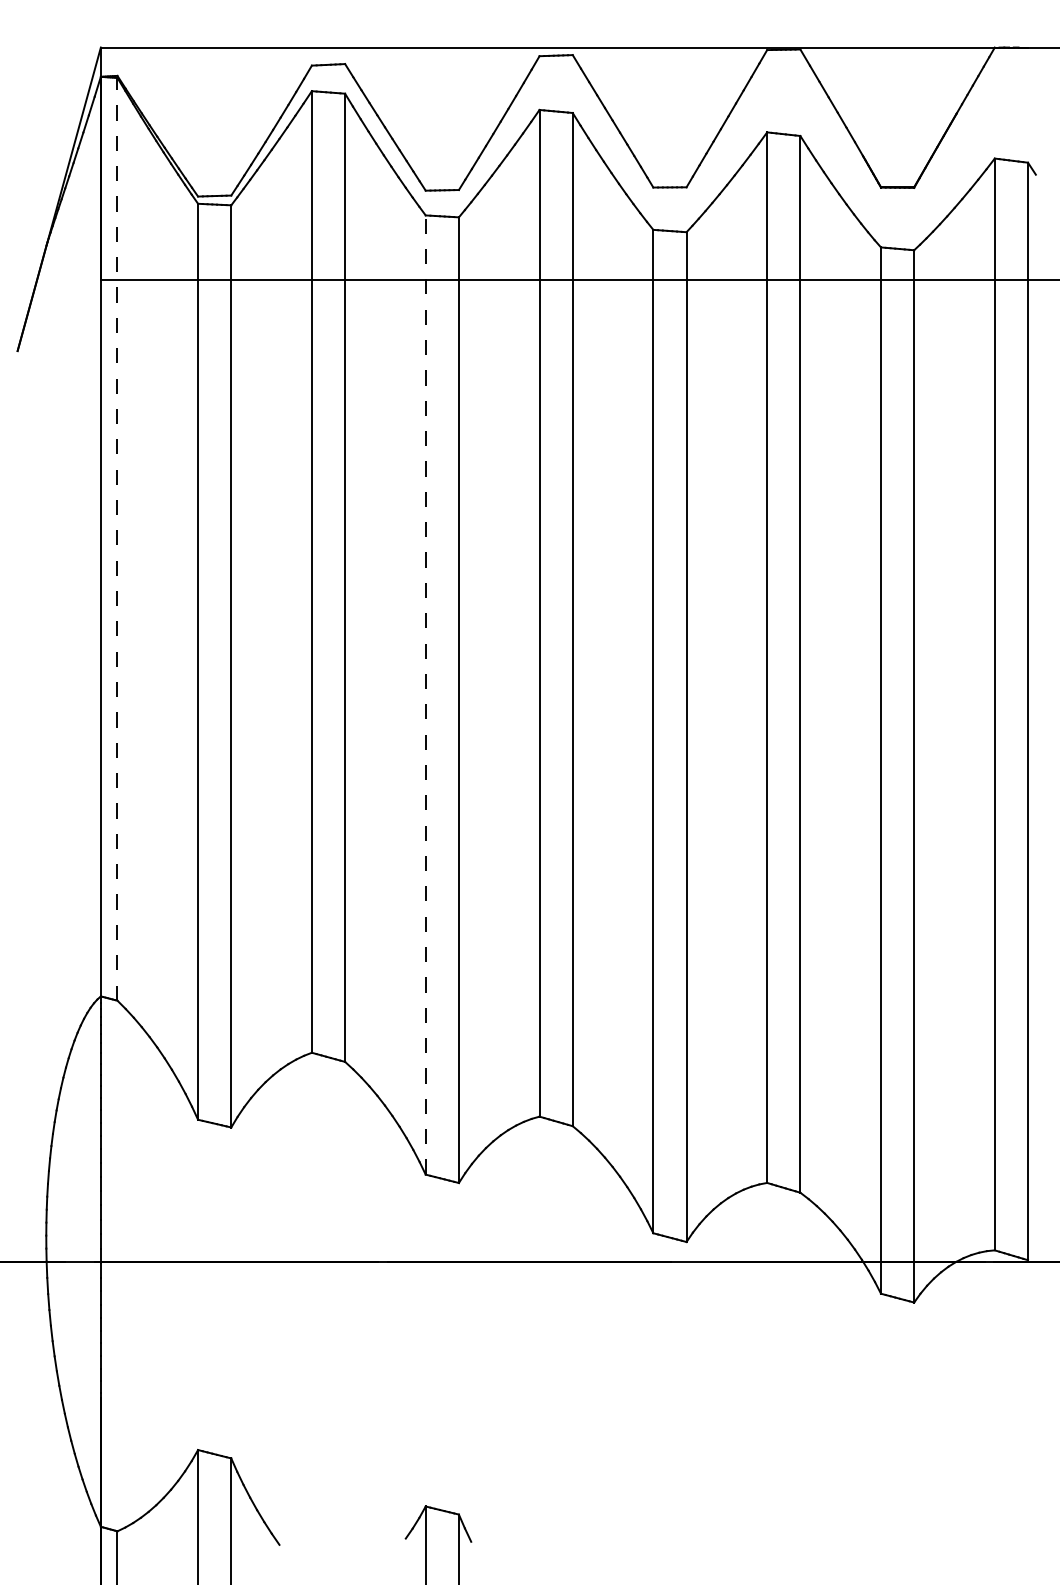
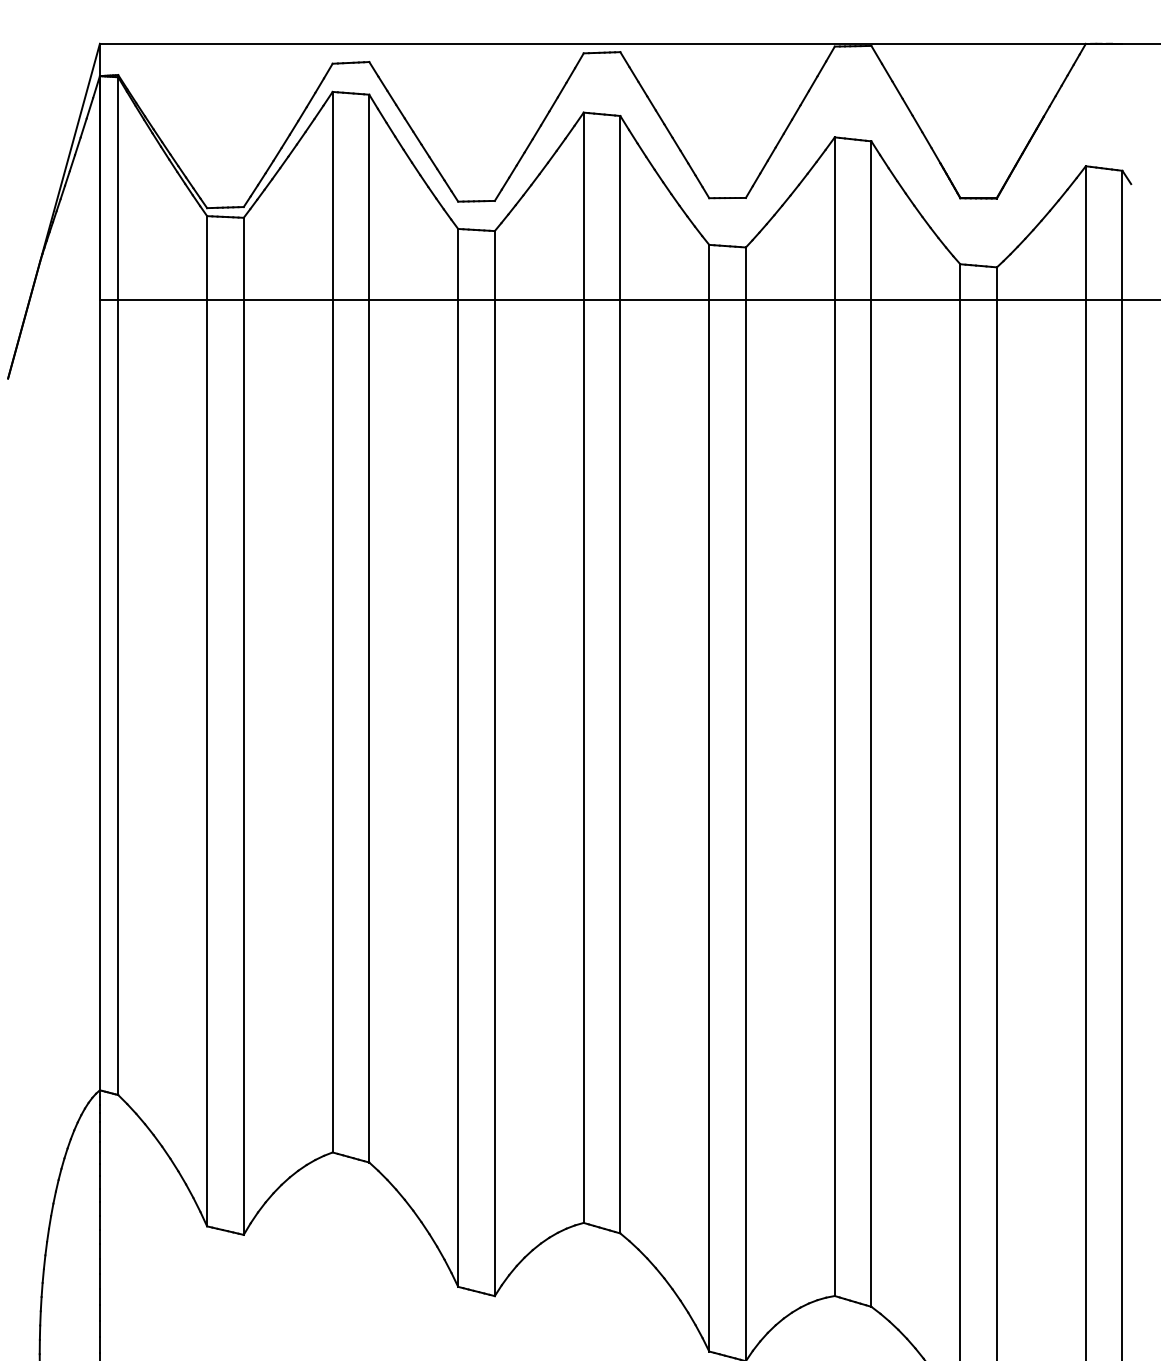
line: (117, 538) -> (118, 585), dashed -> solid
line: (425, 695) -> (457, 758), dashed -> solid

